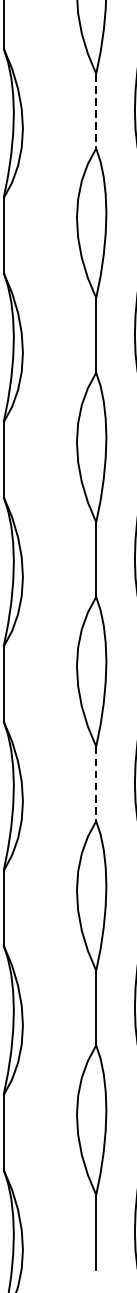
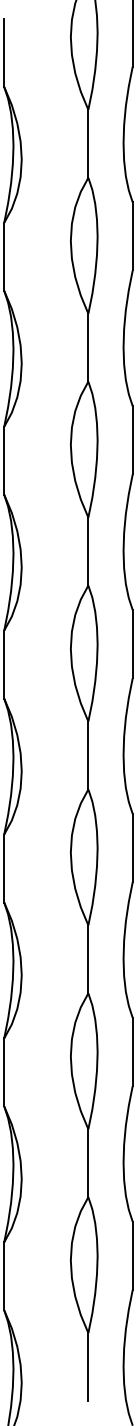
line: (96, 110) -> (88, 347), dashed -> solid
line: (96, 784) -> (88, 959), dashed -> solid

